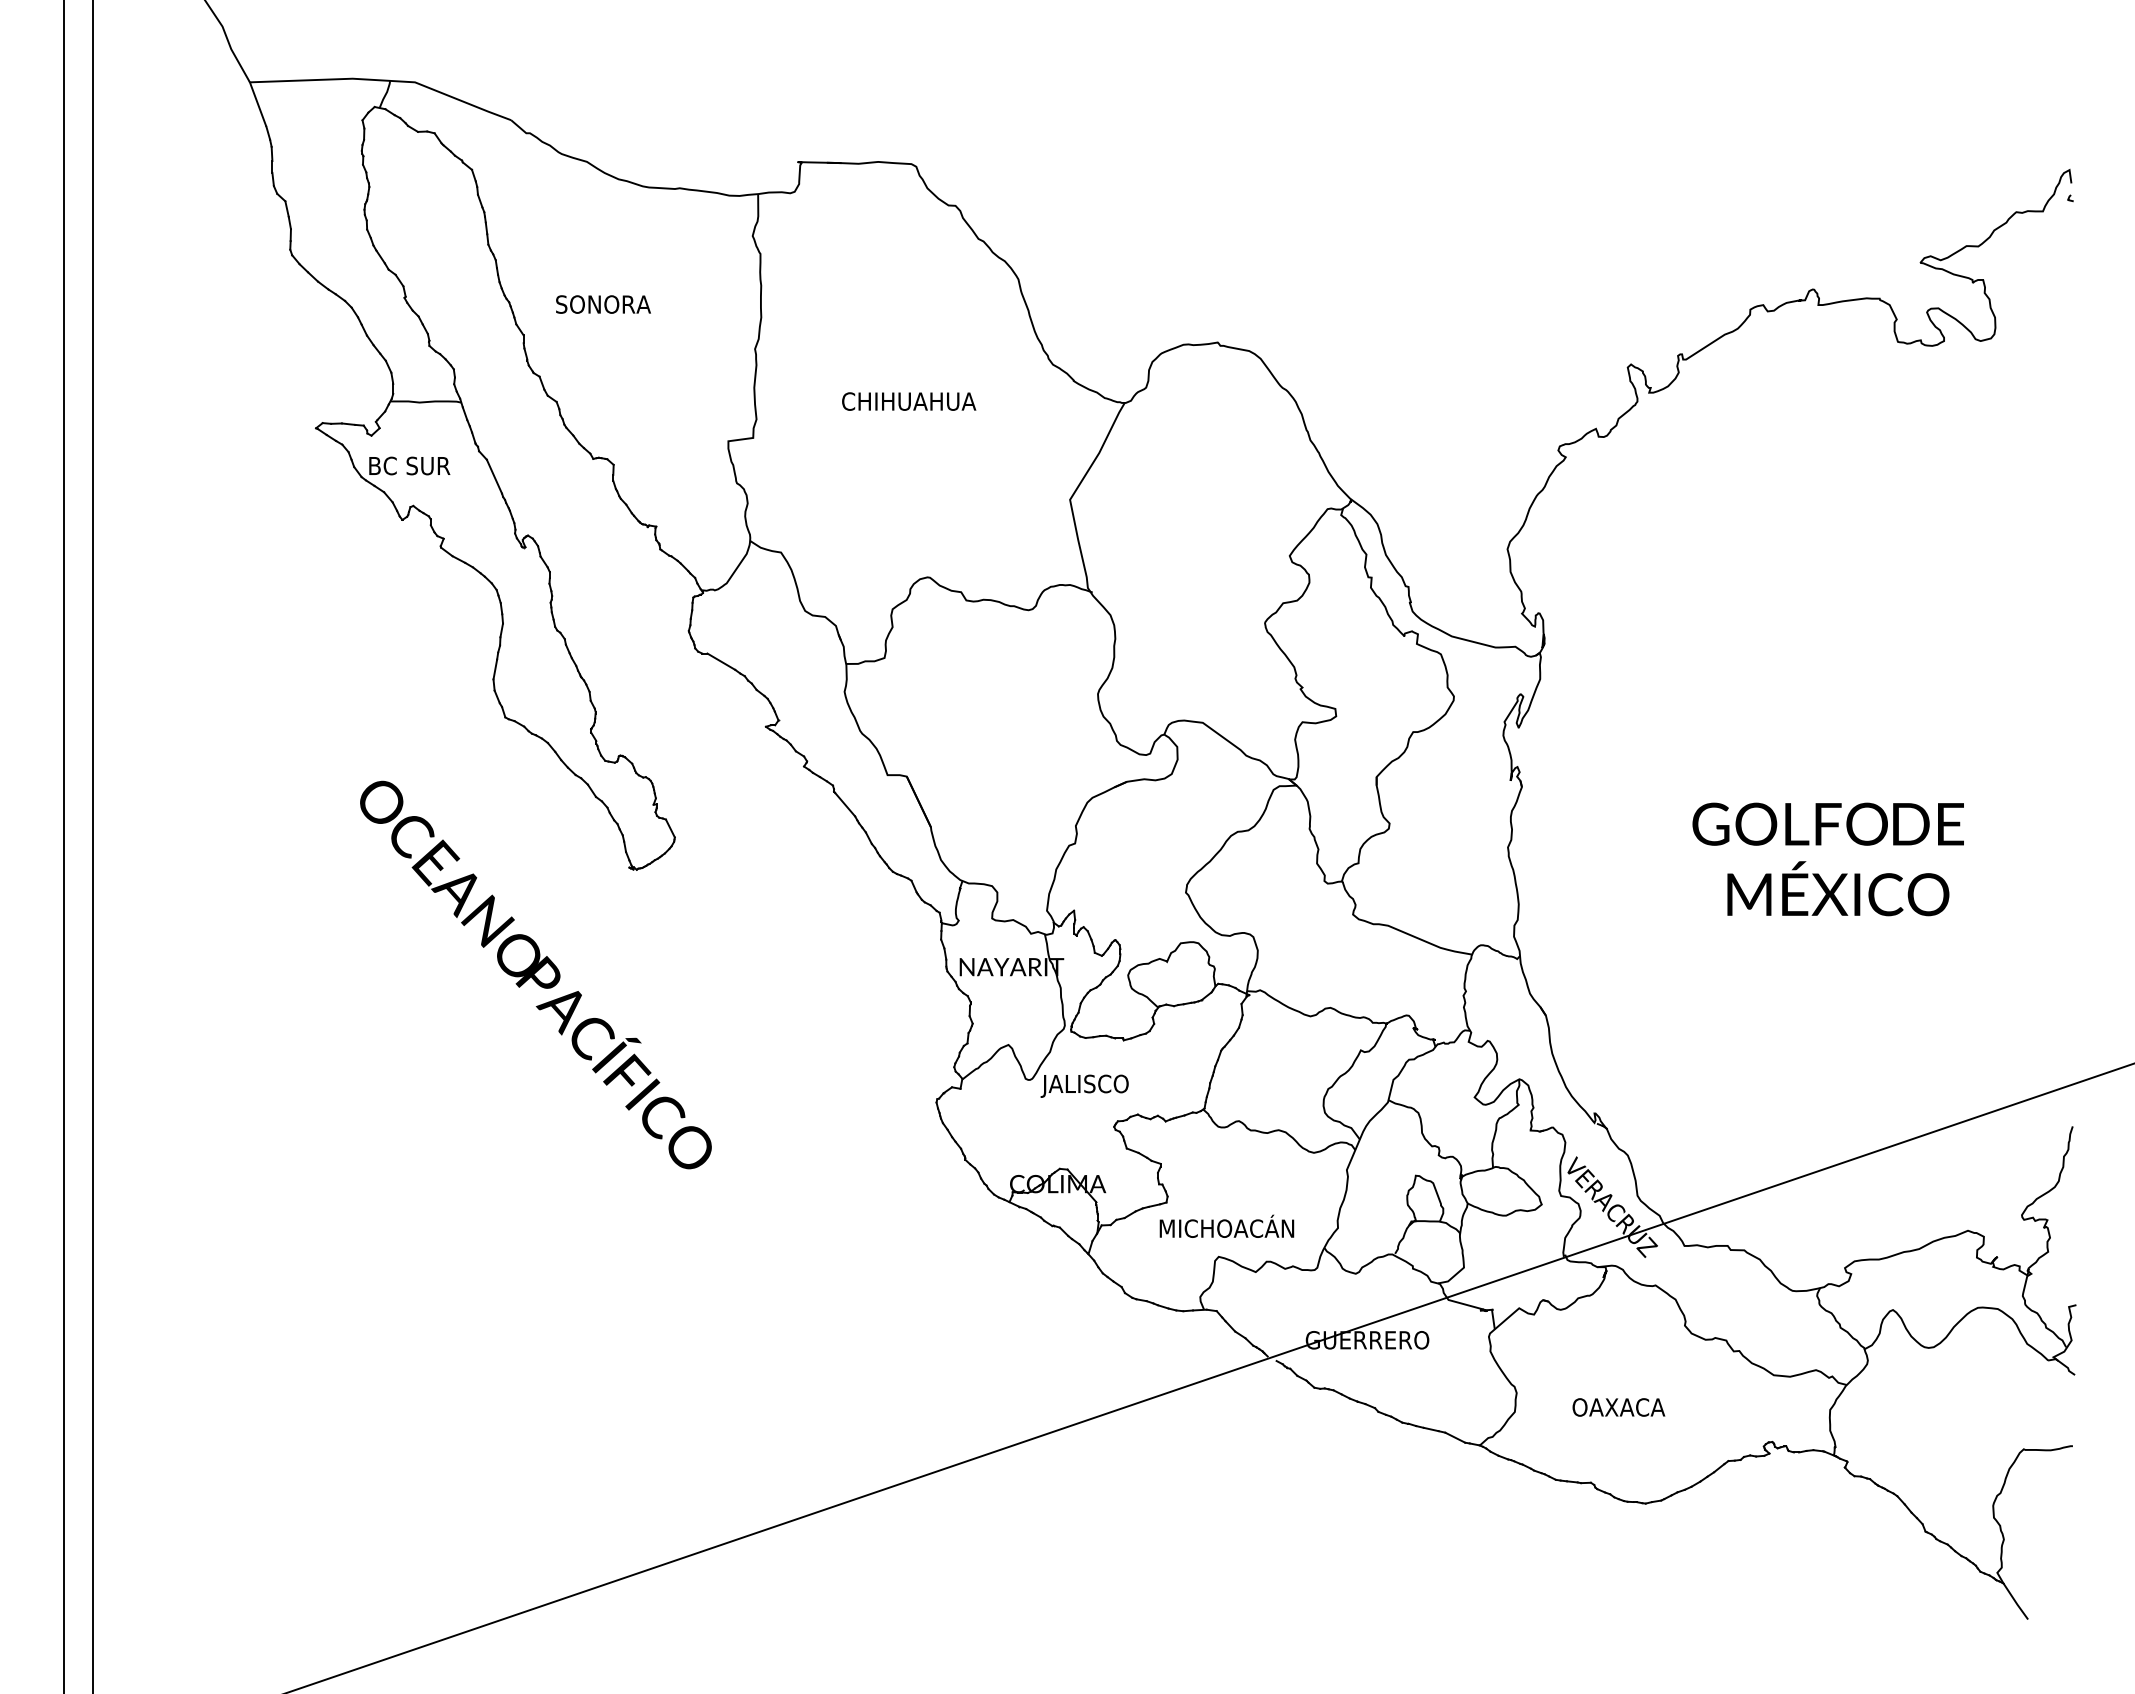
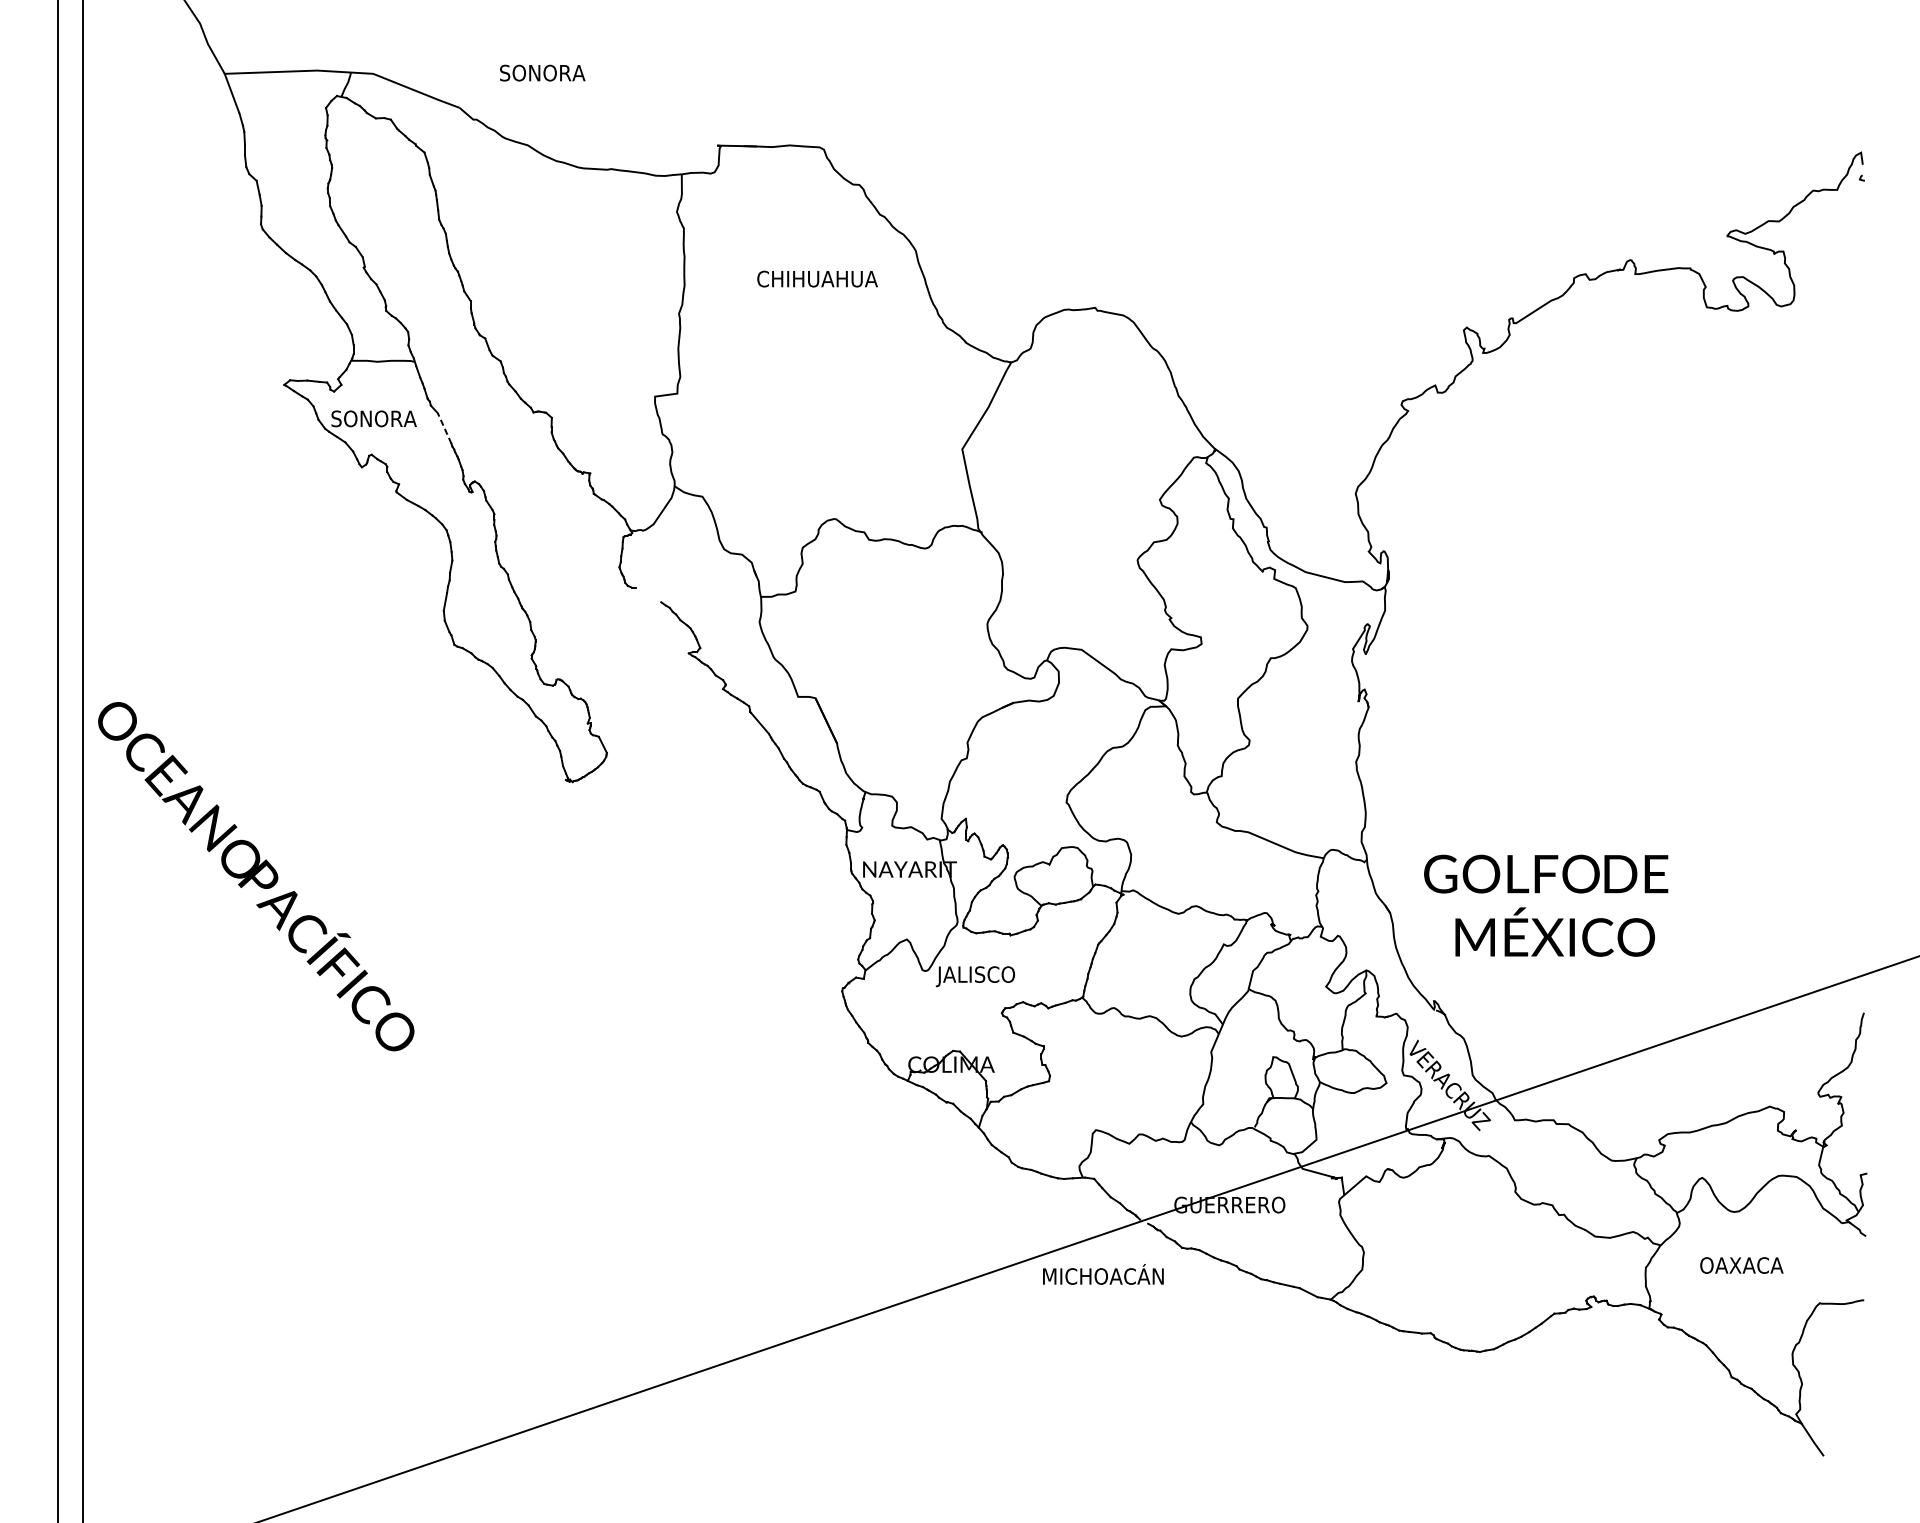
text: (603, 304) -> (542, 73), moved
text: (909, 401) -> (817, 279), moved
text: (415, 465) -> (373, 418), BC SUR -> SONORA
line: (494, 476) -> (444, 428), solid -> dashed
line: (721, 661) -> (648, 594), removed
text: (1827, 859) -> (1545, 905), moved
text: (535, 974) -> (255, 876), moved
text: (1226, 1225) -> (1102, 1273), moved
text: (1618, 1407) -> (1741, 1265), moved

